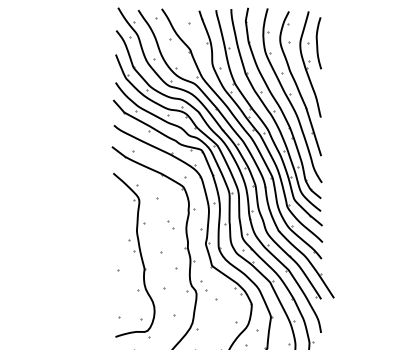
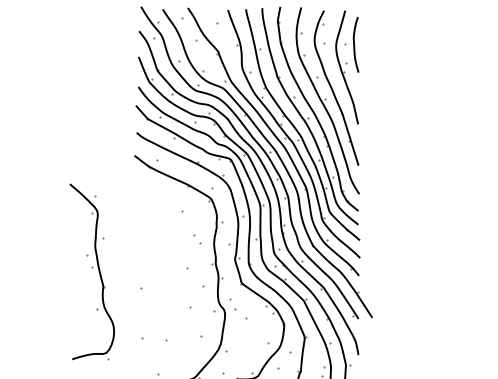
part: (134, 254) -> (92, 271), moved

